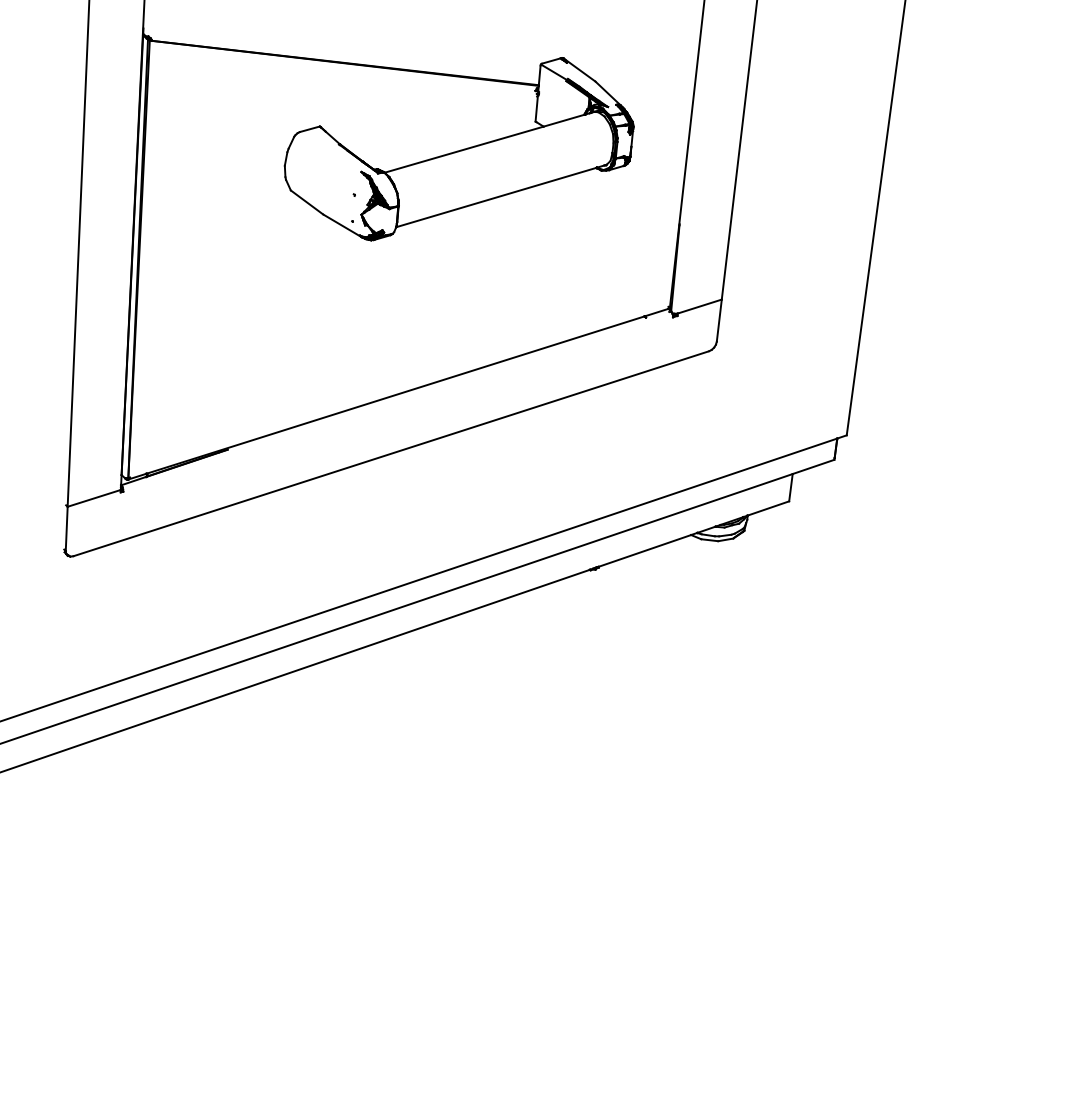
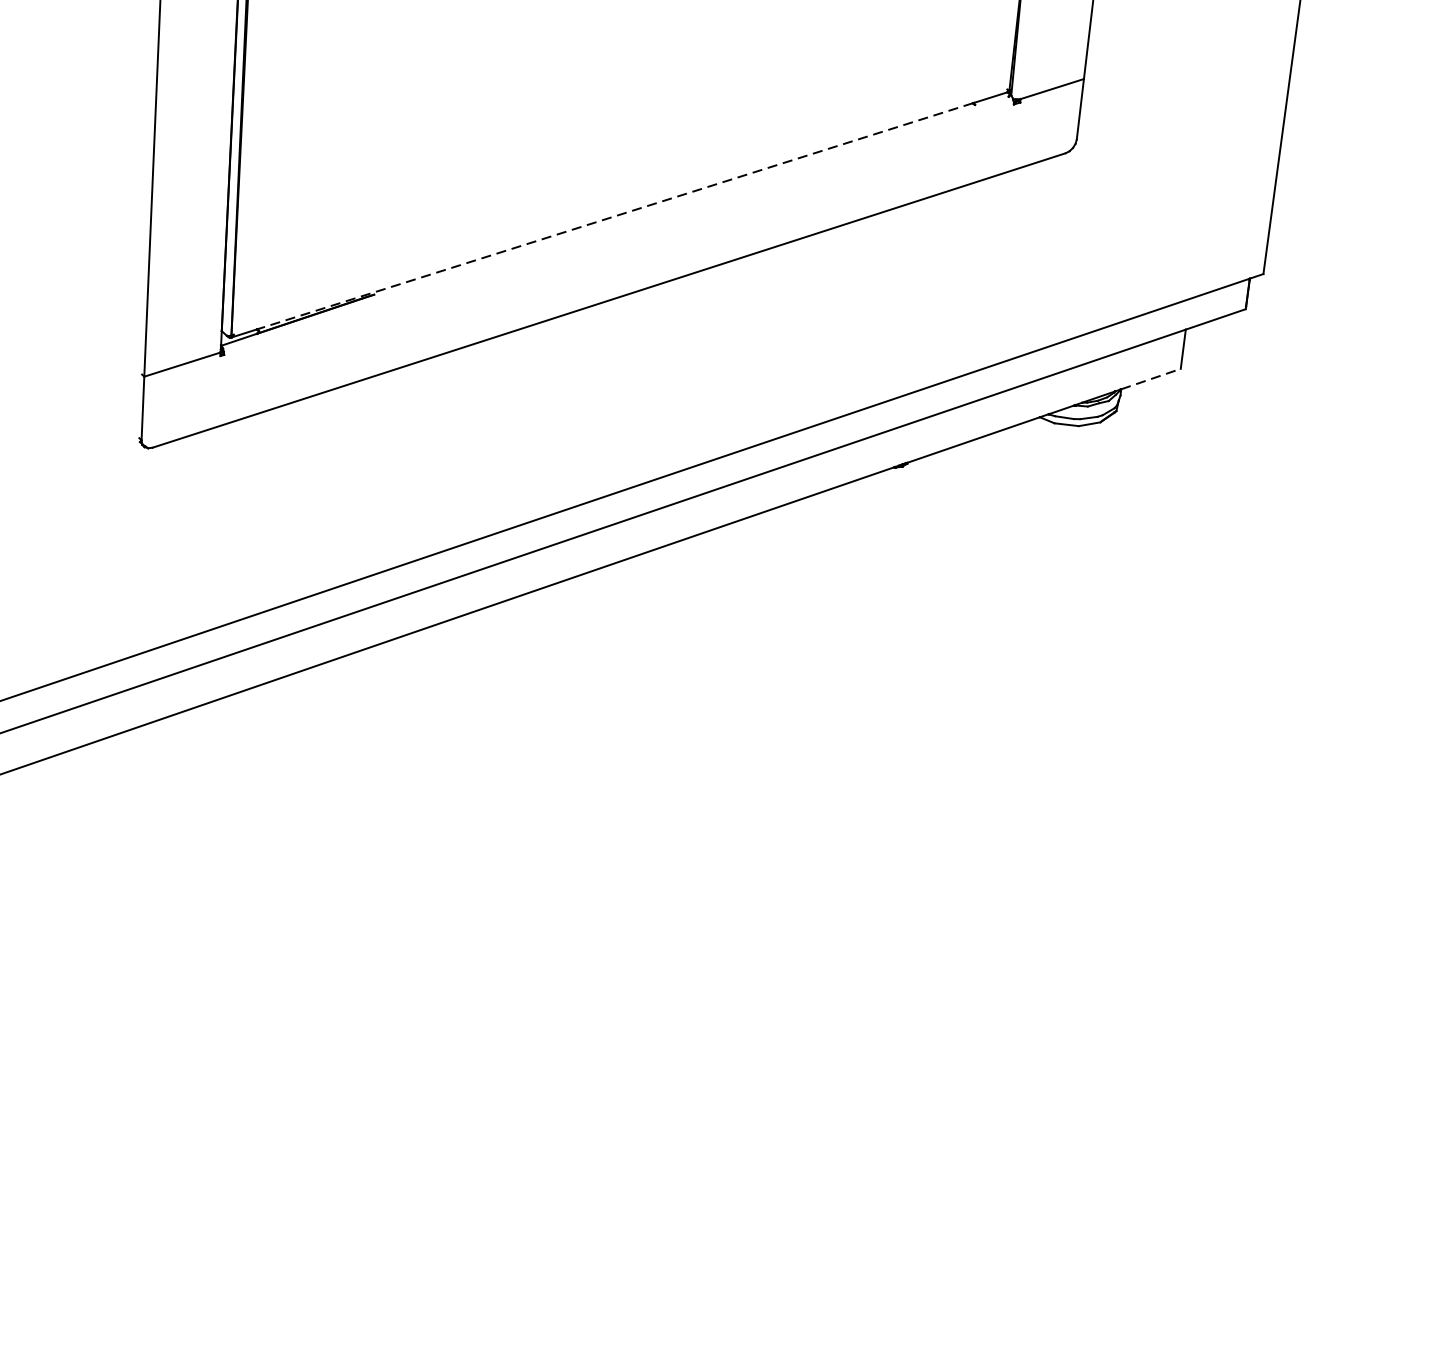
line: (395, 394) -> (615, 215), solid -> dashed
line: (768, 508) -> (1151, 379), solid -> dashed

